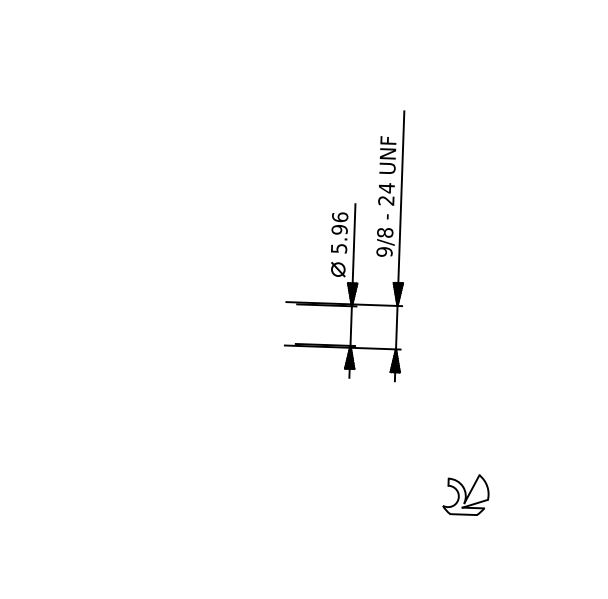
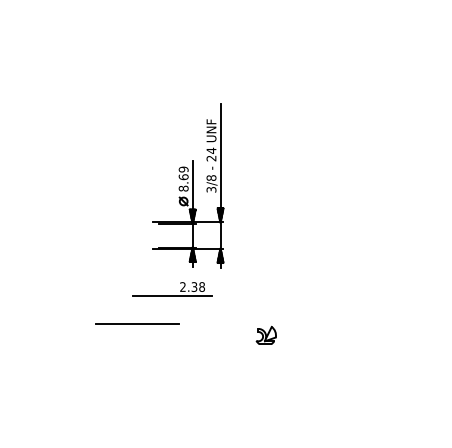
text: (339, 231) -> (183, 178), 5.96 -> 8.69
text: (384, 251) -> (211, 189), 9/8 -> 3/8
part: (314, 413) -> (172, 289), added
line: (253, 466) -> (136, 323), added
part: (464, 492) -> (265, 334), size x0.71

